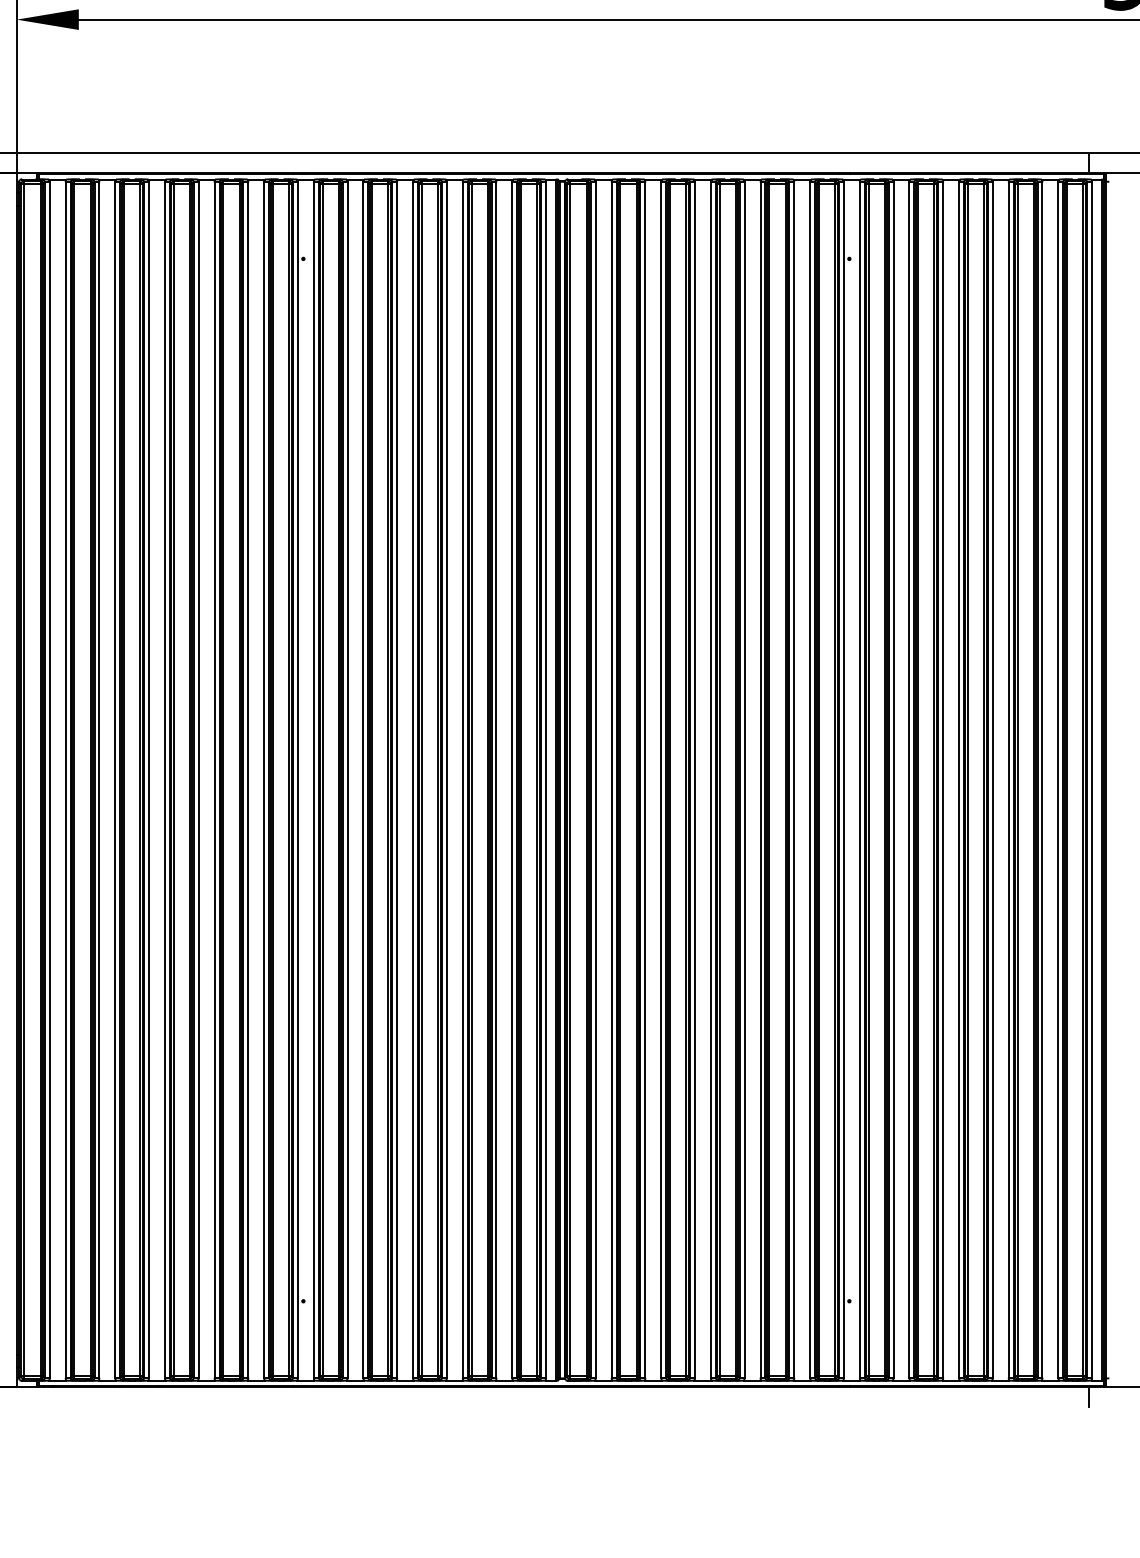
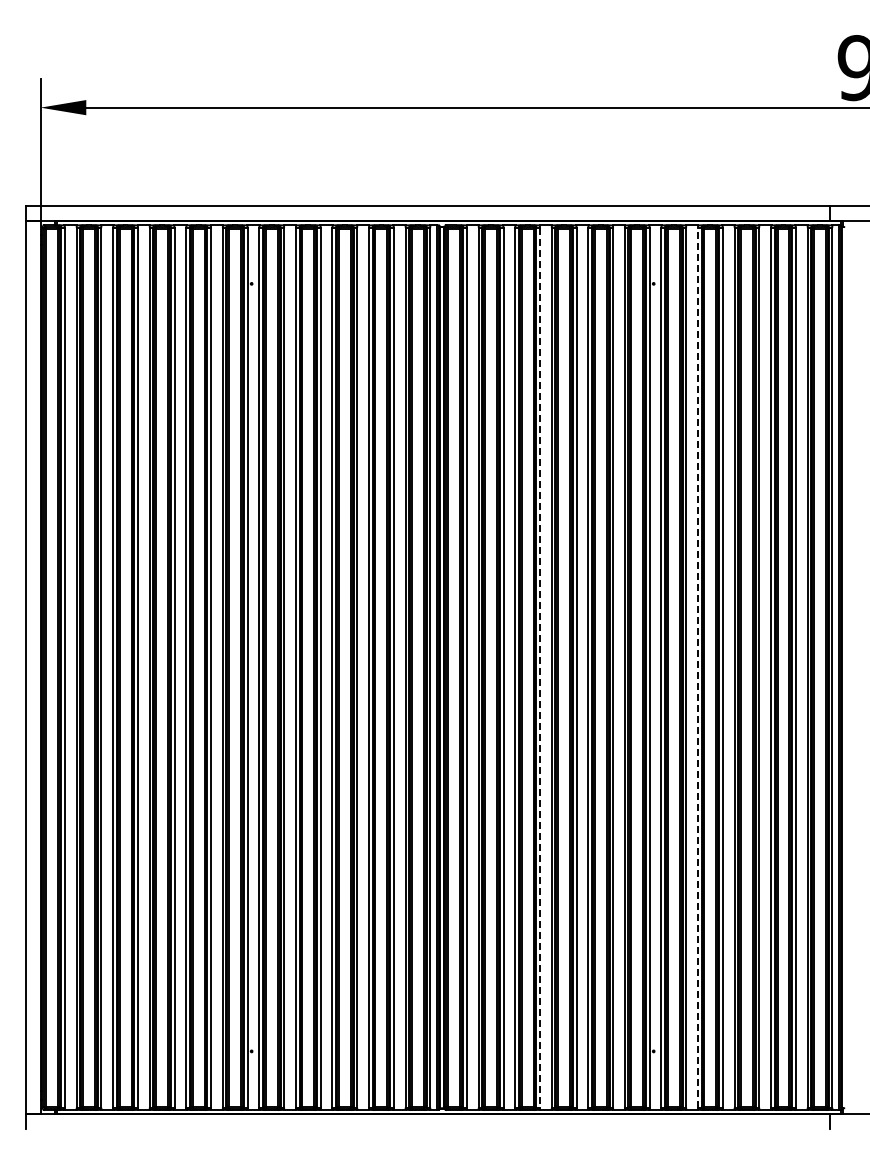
line: (908, 779) -> (697, 667), solid -> dashed
line: (695, 781) -> (540, 668), solid -> dashed

